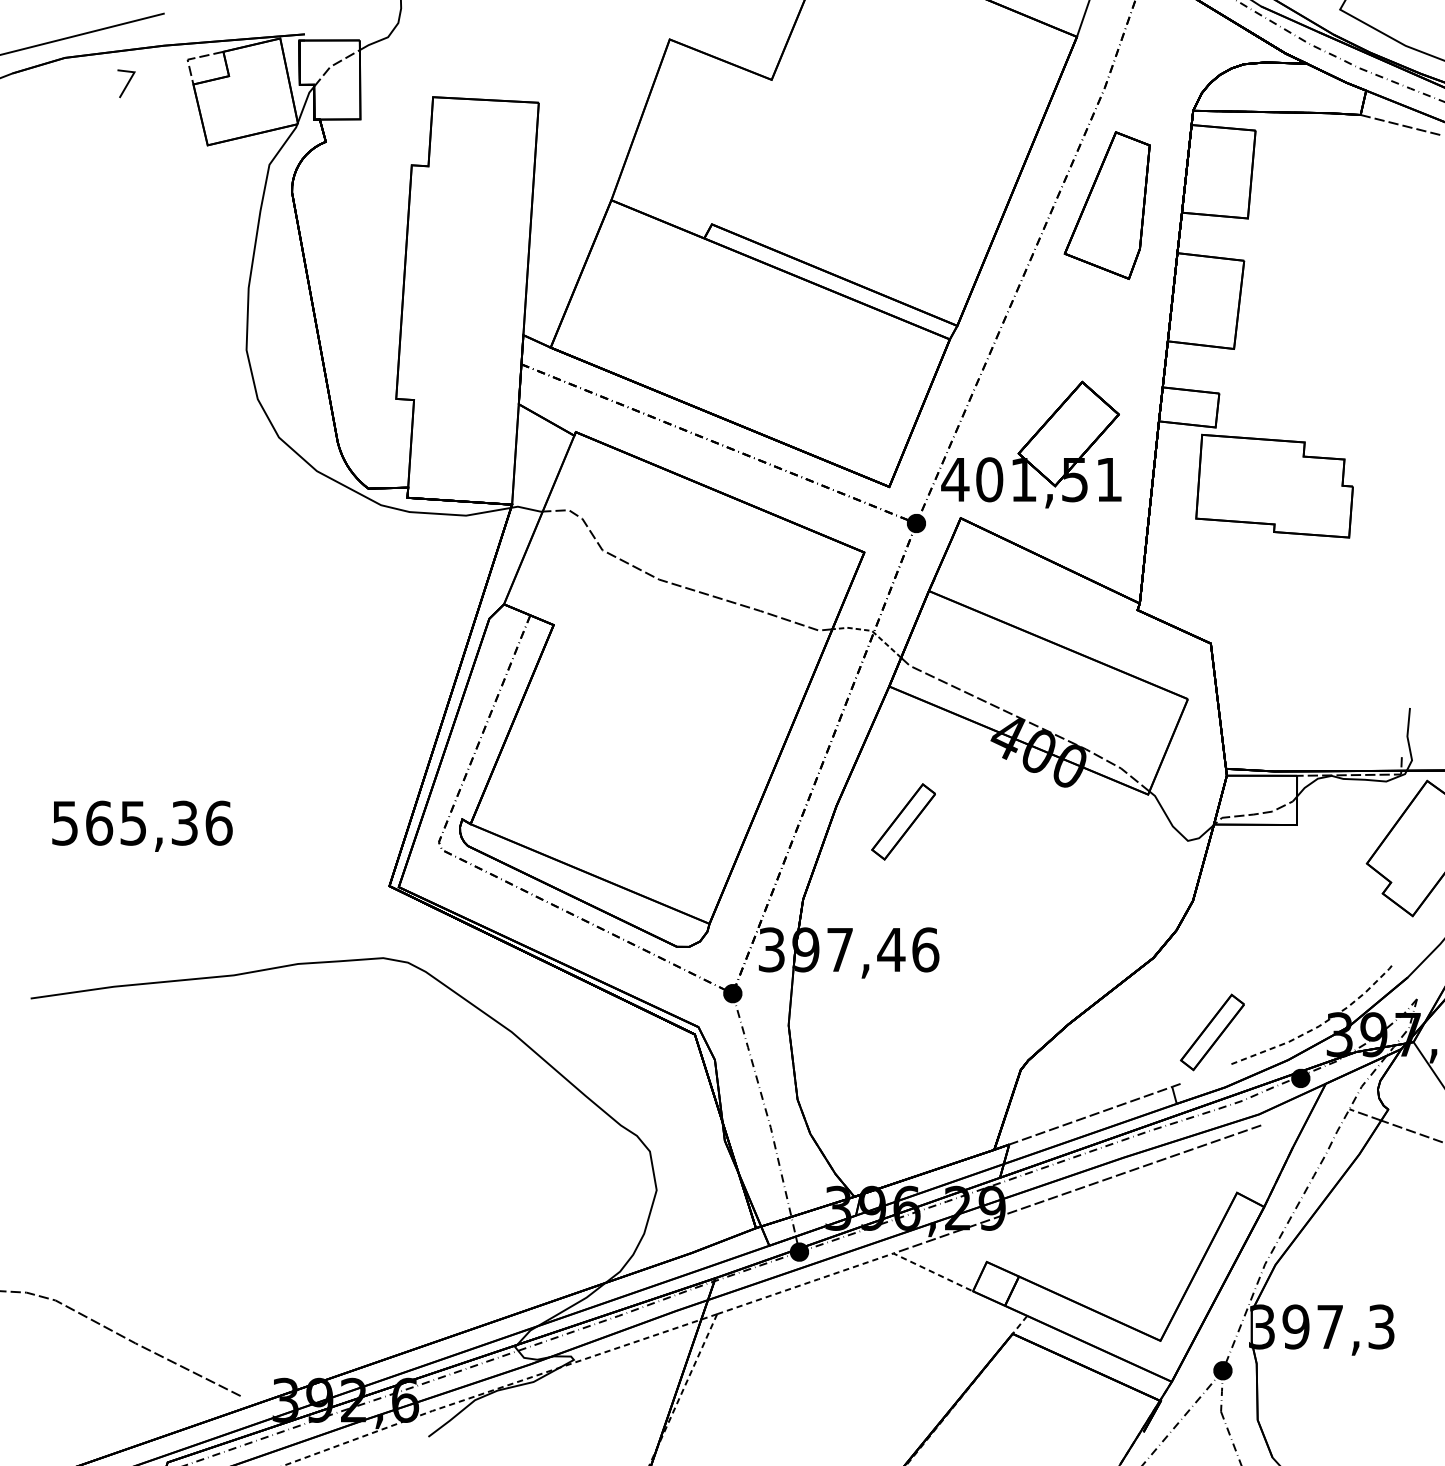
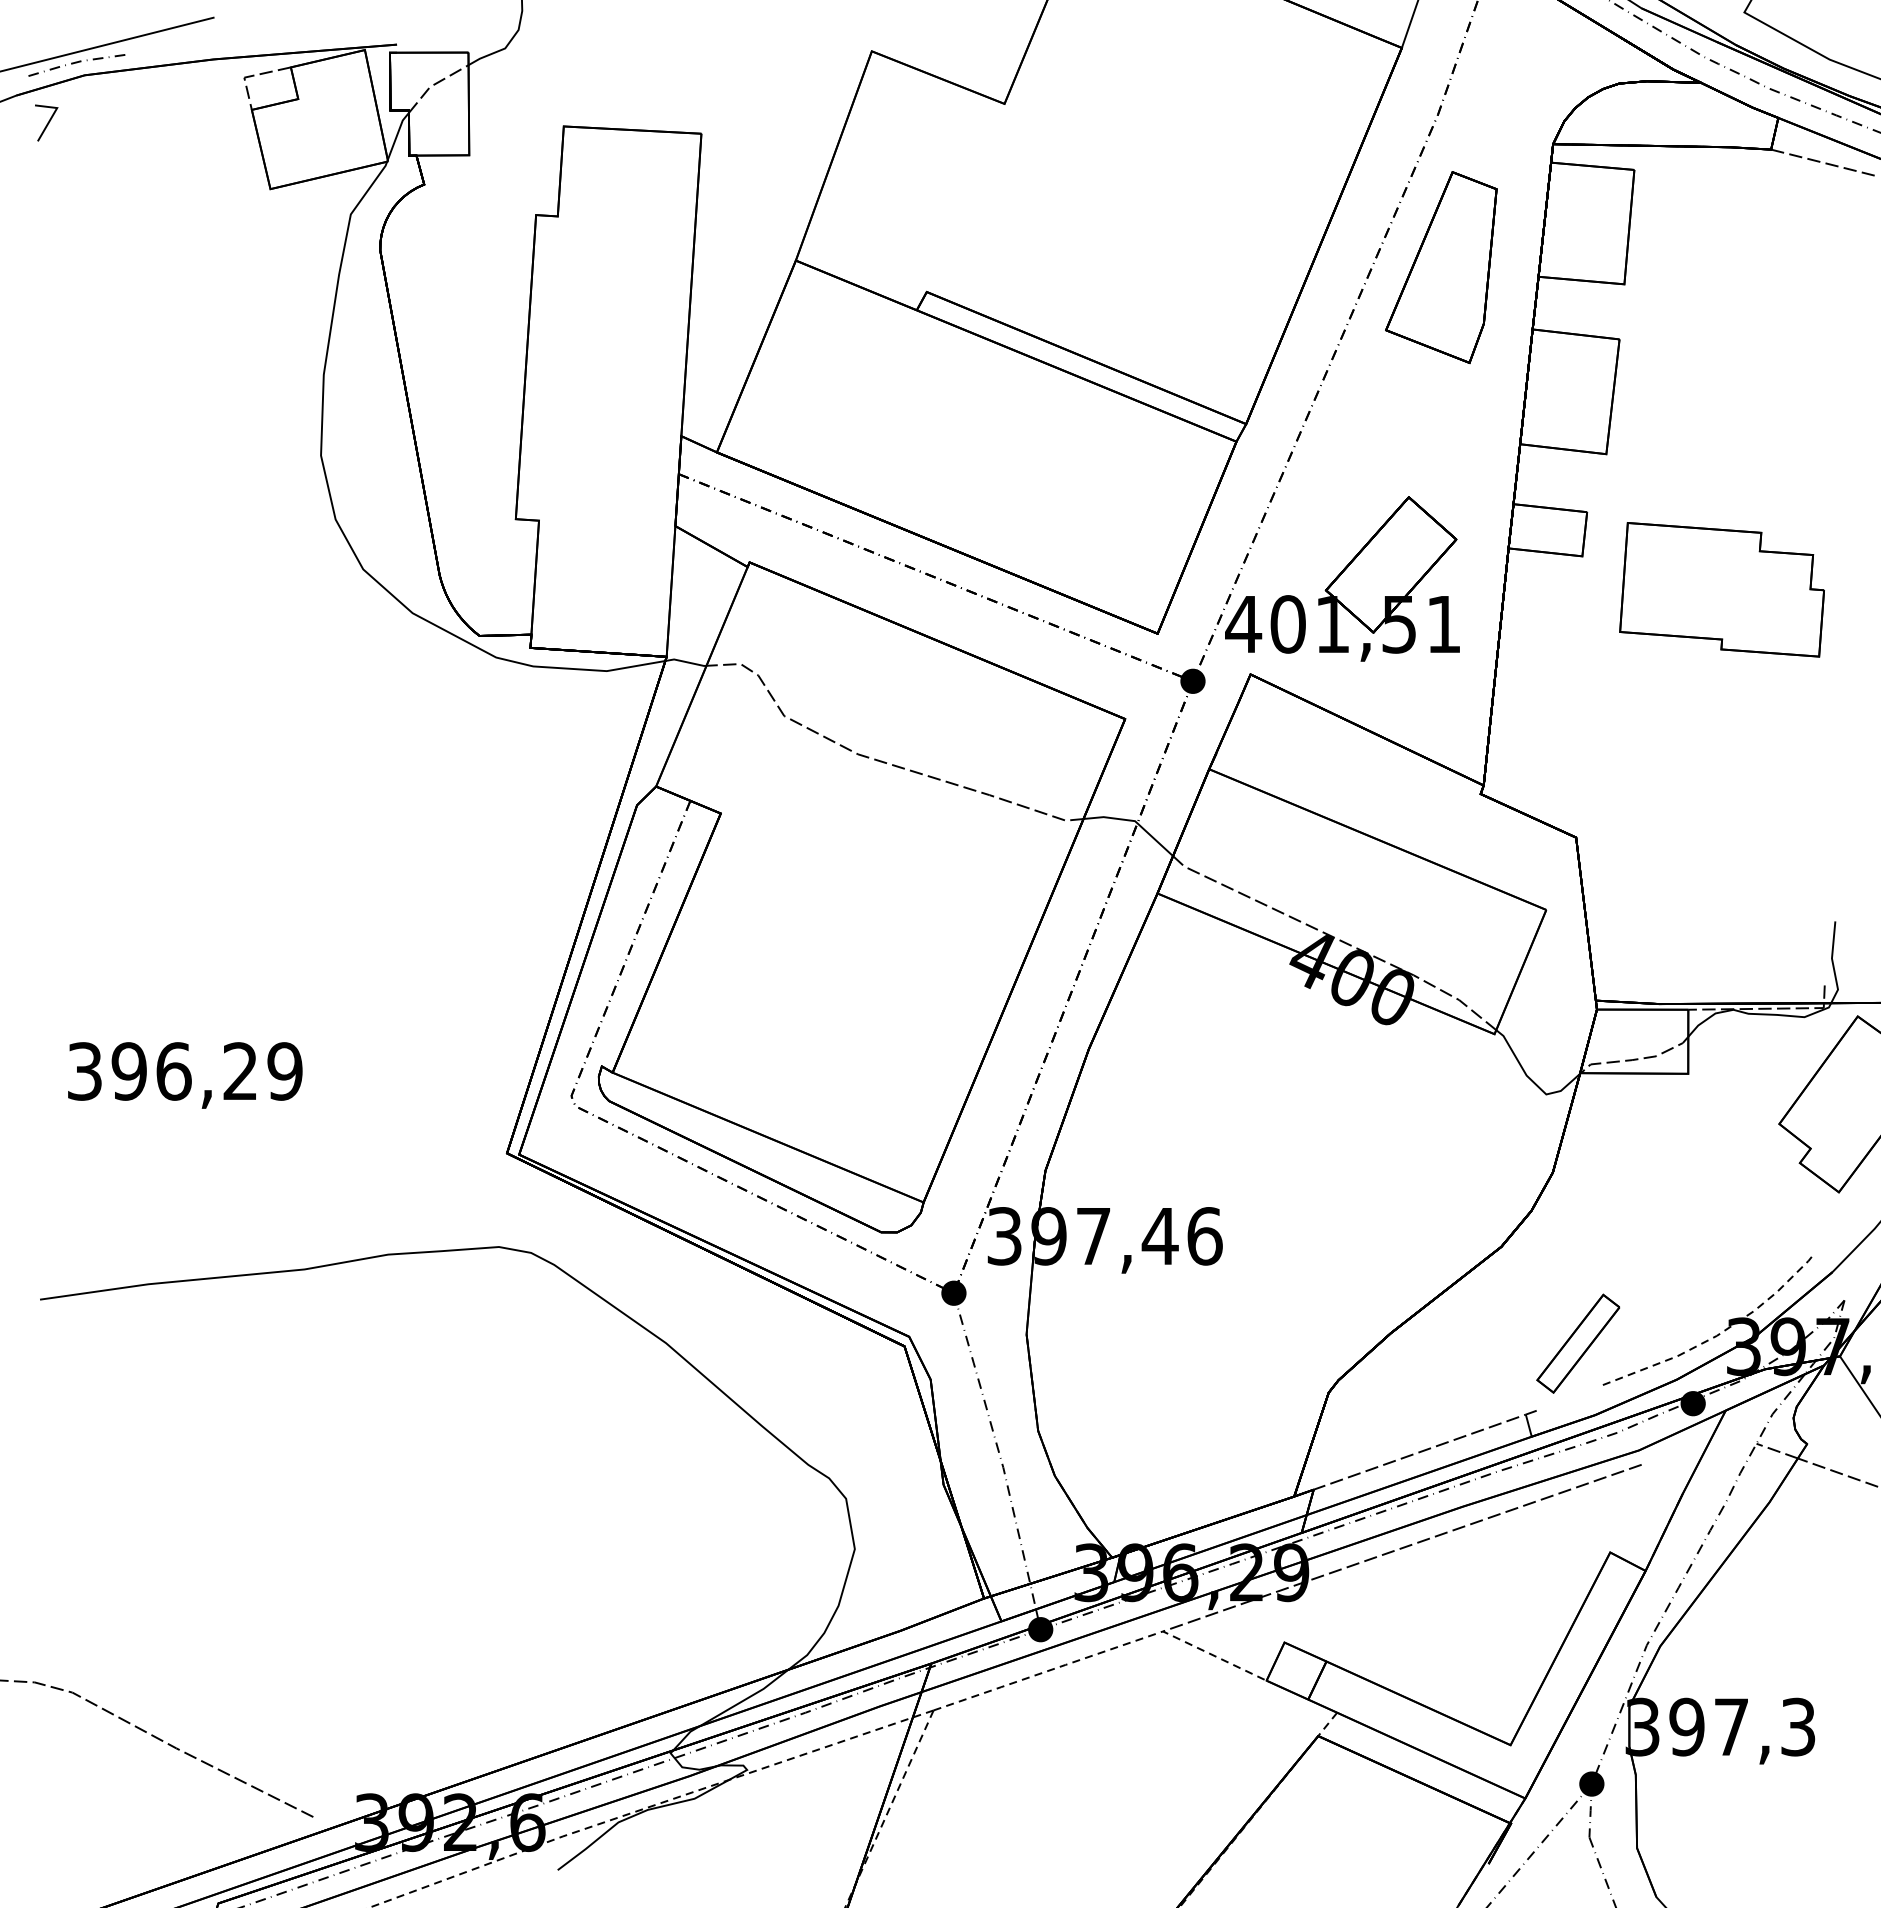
line: (58, 48) -> (76, 63), added
line: (127, 83) -> (47, 122), moved
part: (1274, 485) -> (1721, 589), moved
line: (871, 631) -> (1134, 821), dashed -> solid
part: (903, 821) -> (1176, 1069), removed
text: (142, 823) -> (185, 1071), 565,36 -> 396,29

